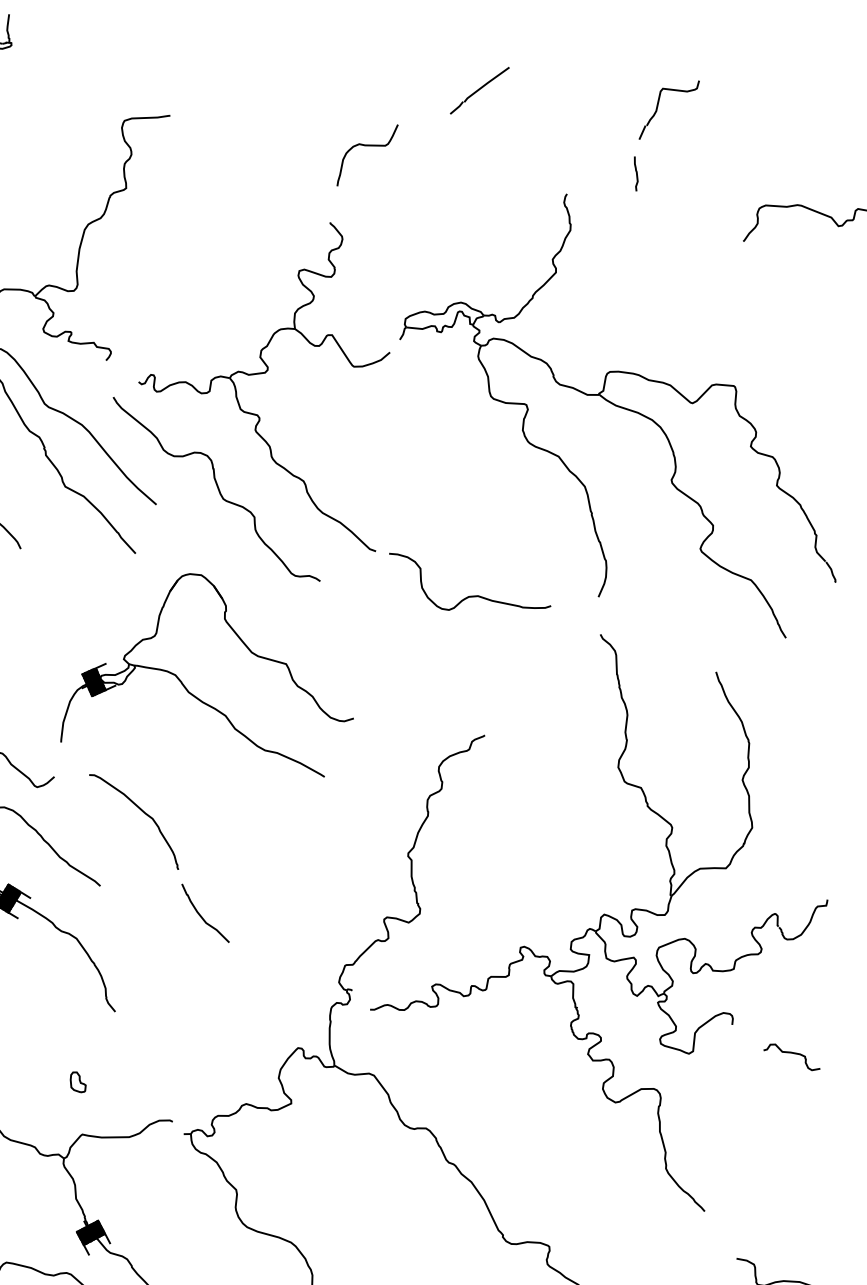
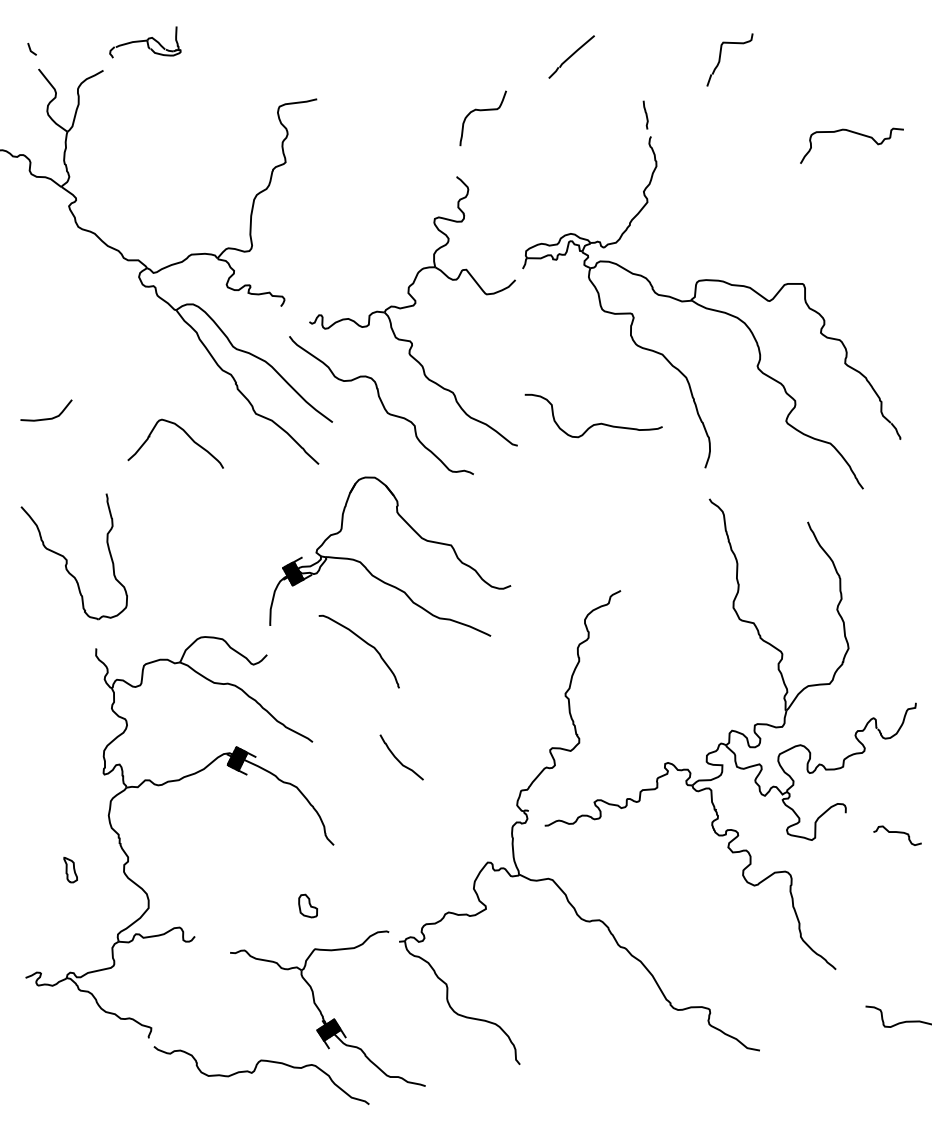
curve: (635, 173) -> (645, 114), moved
curve: (471, 595) -> (595, 423), moved
curve: (142, 812) -> (365, 643), moved
part: (77, 1082) -> (307, 906), size x1.4

